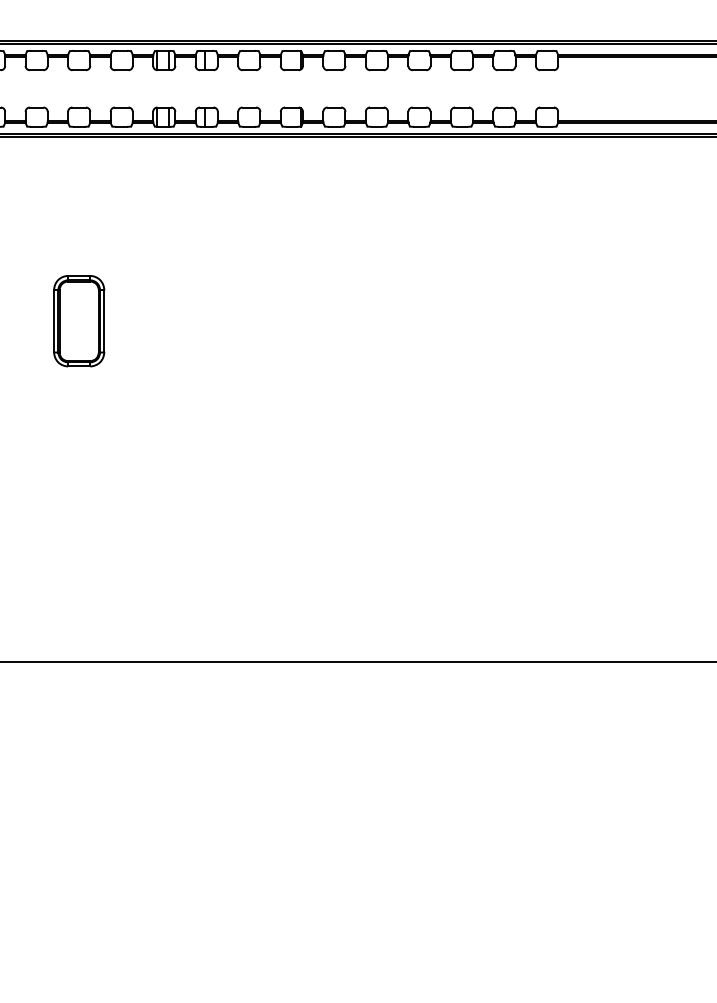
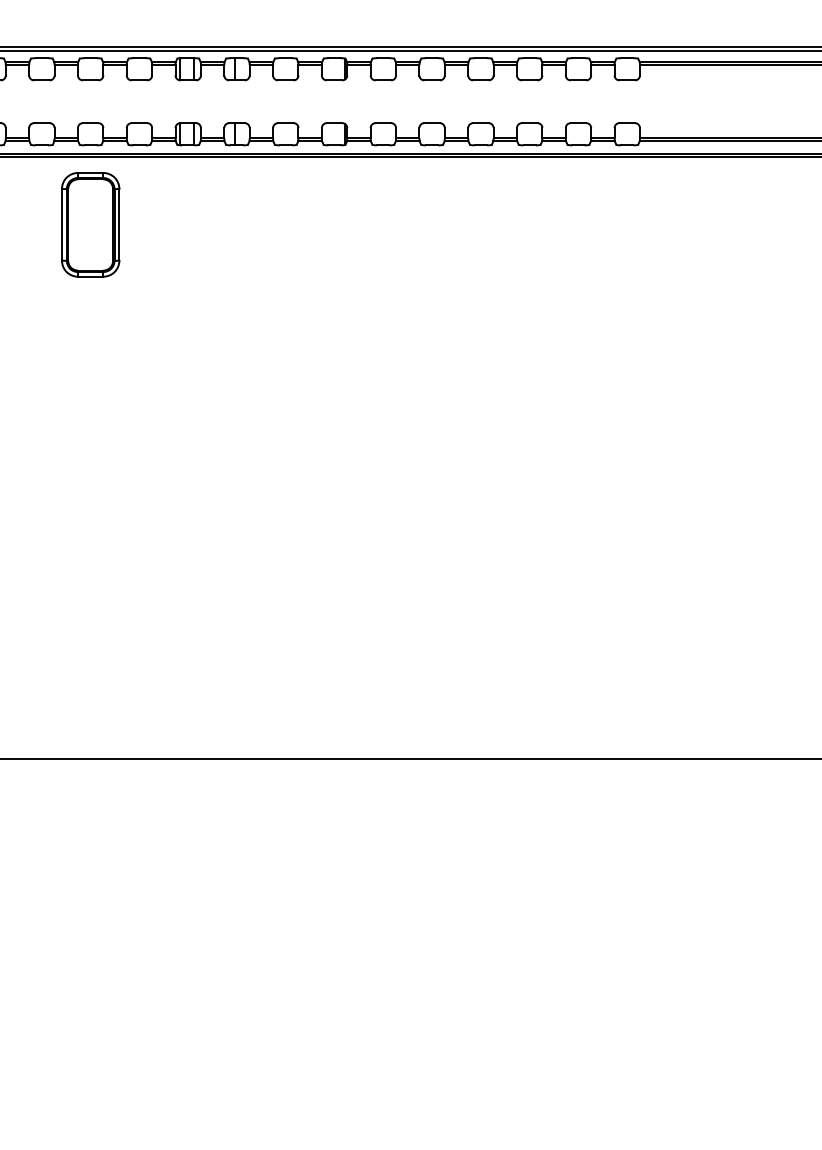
part: (79, 321) -> (91, 225), moved

